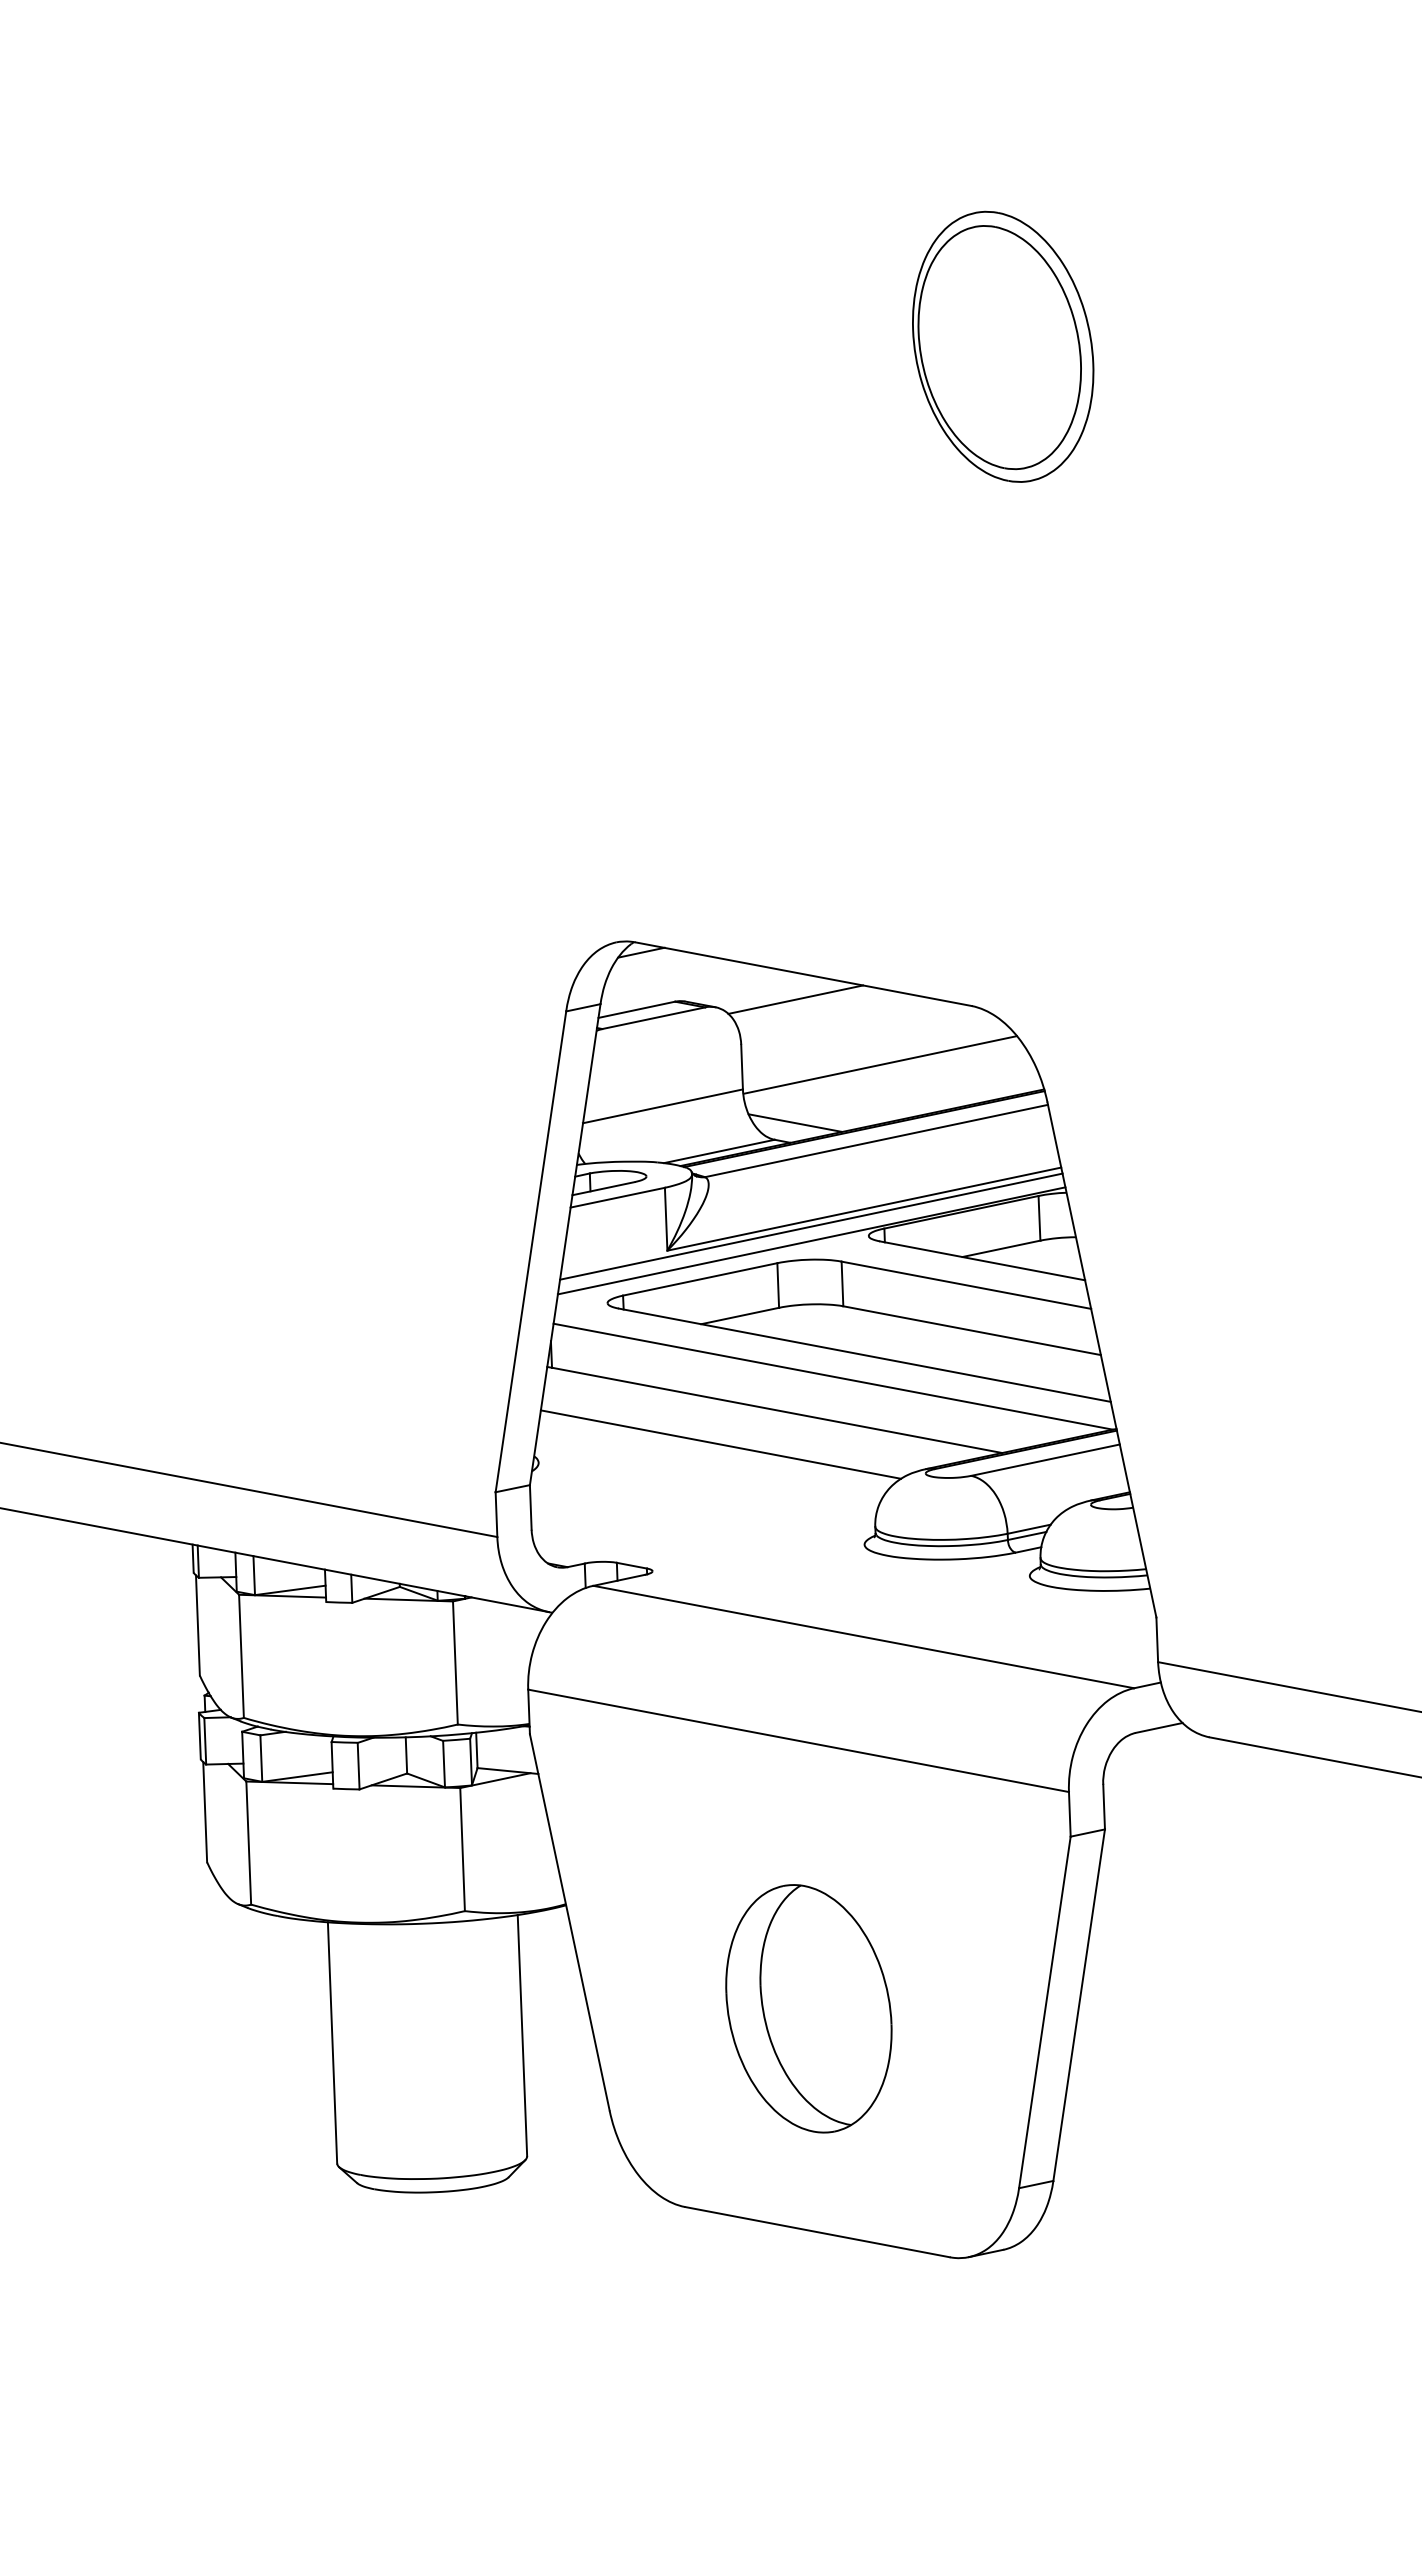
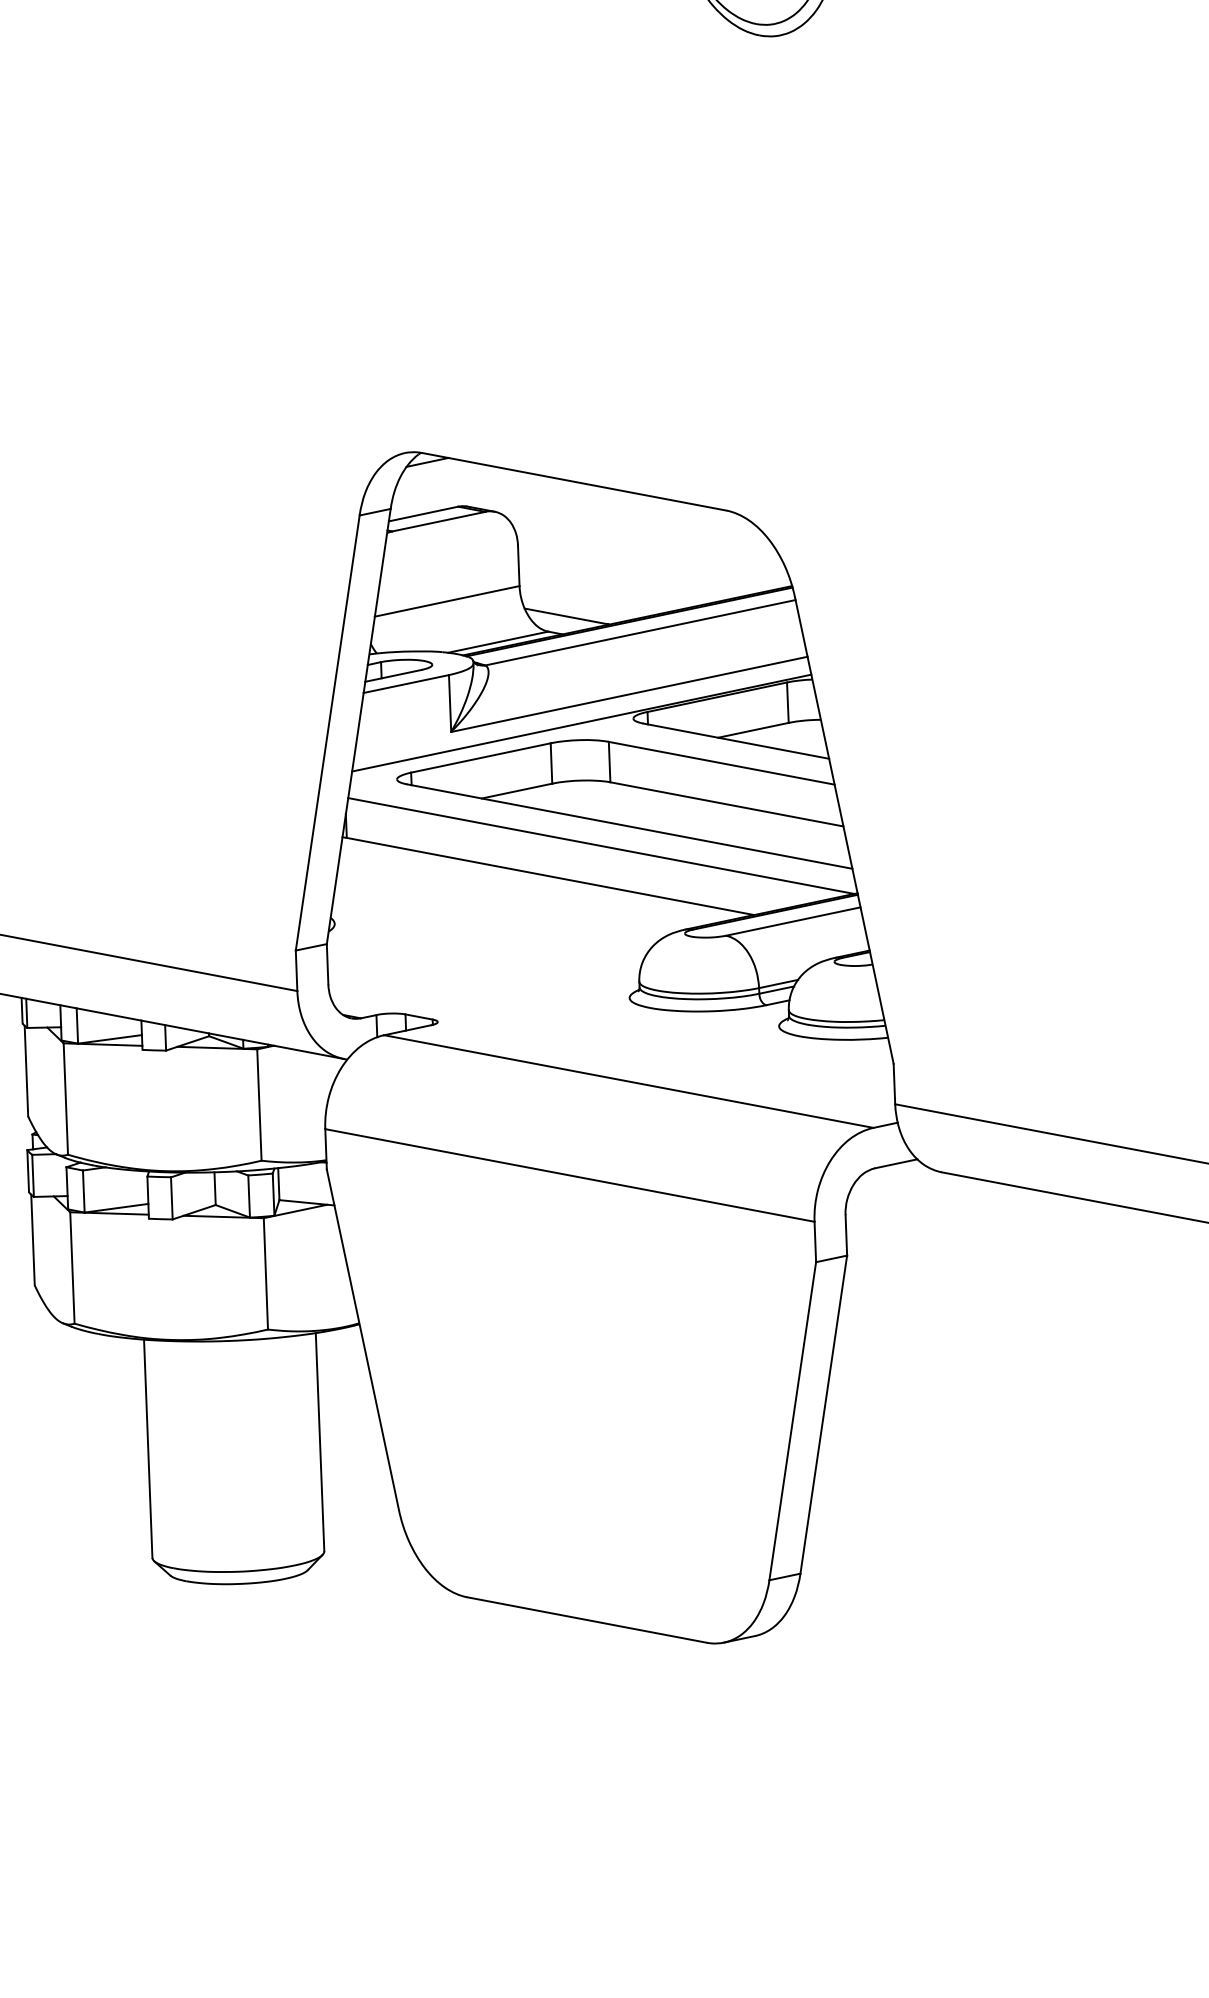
line: (795, 999) -> (567, 504), removed
line: (879, 1064) -> (643, 563), removed
line: (811, 1226) -> (581, 710), removed
line: (720, 1444) -> (499, 907), removed
part: (808, 2008) -> (578, 1417), removed

